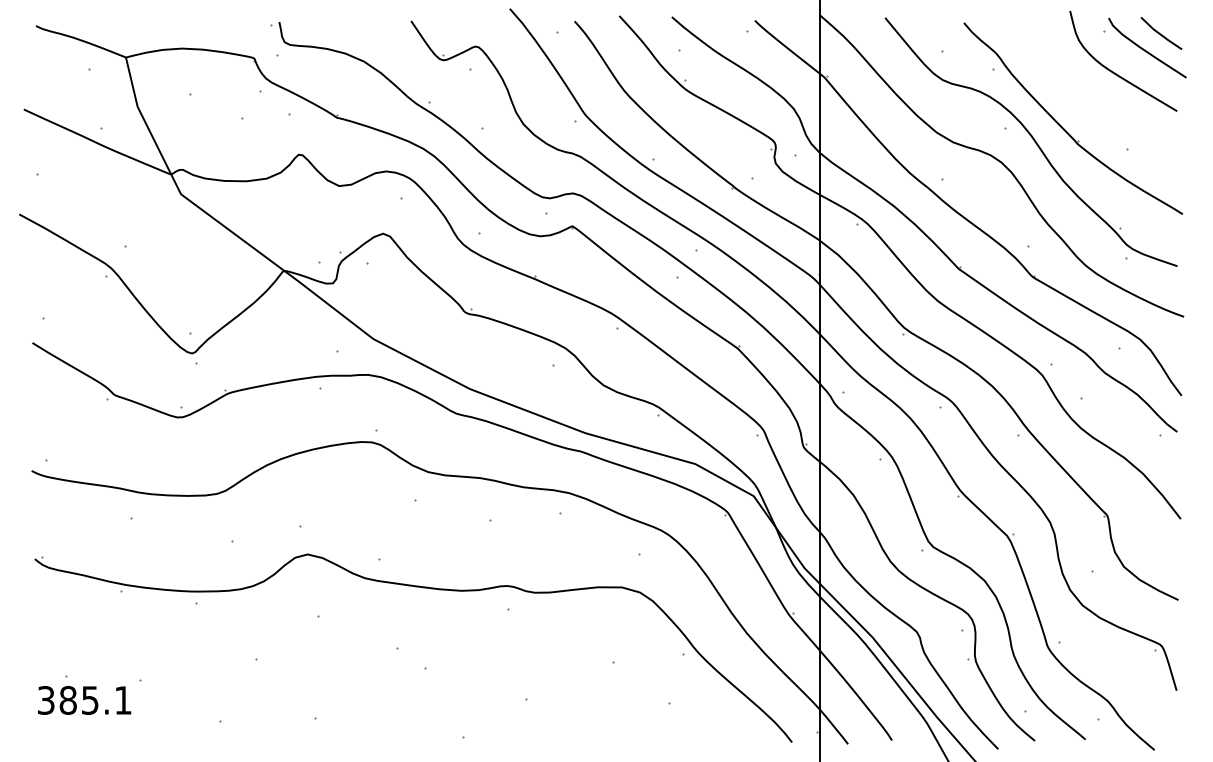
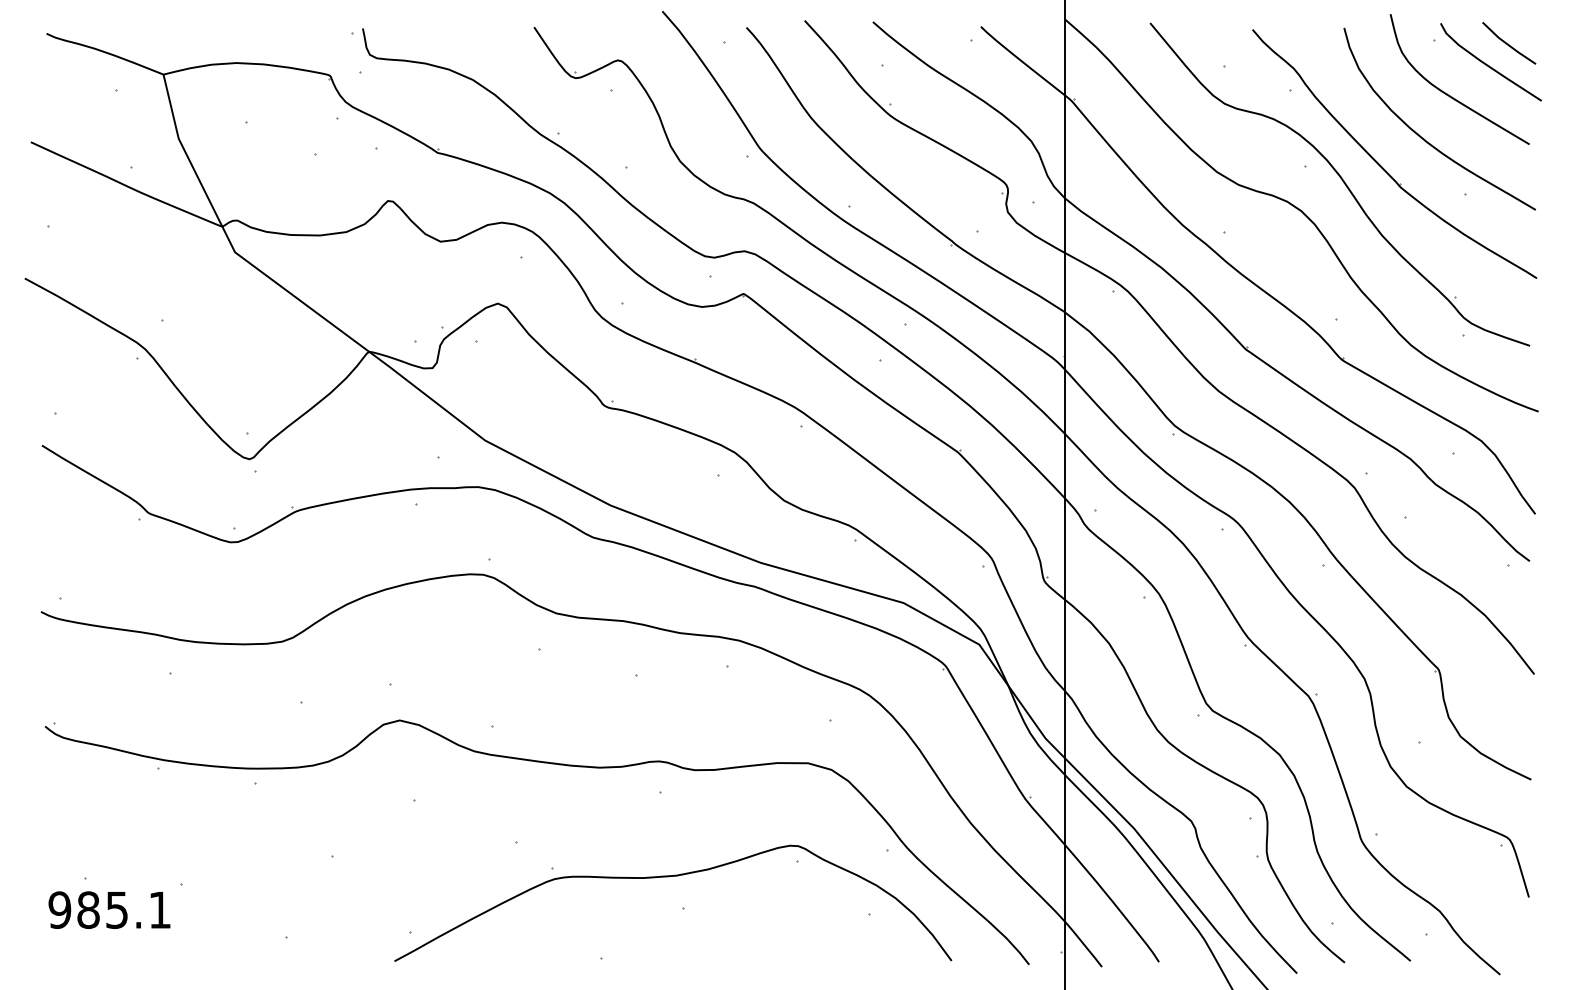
curve: (1096, 106) -> (1424, 138), added
curve: (515, 675) -> (669, 877), added
text: (45, 699) -> (59, 909), 385.1 -> 985.1

